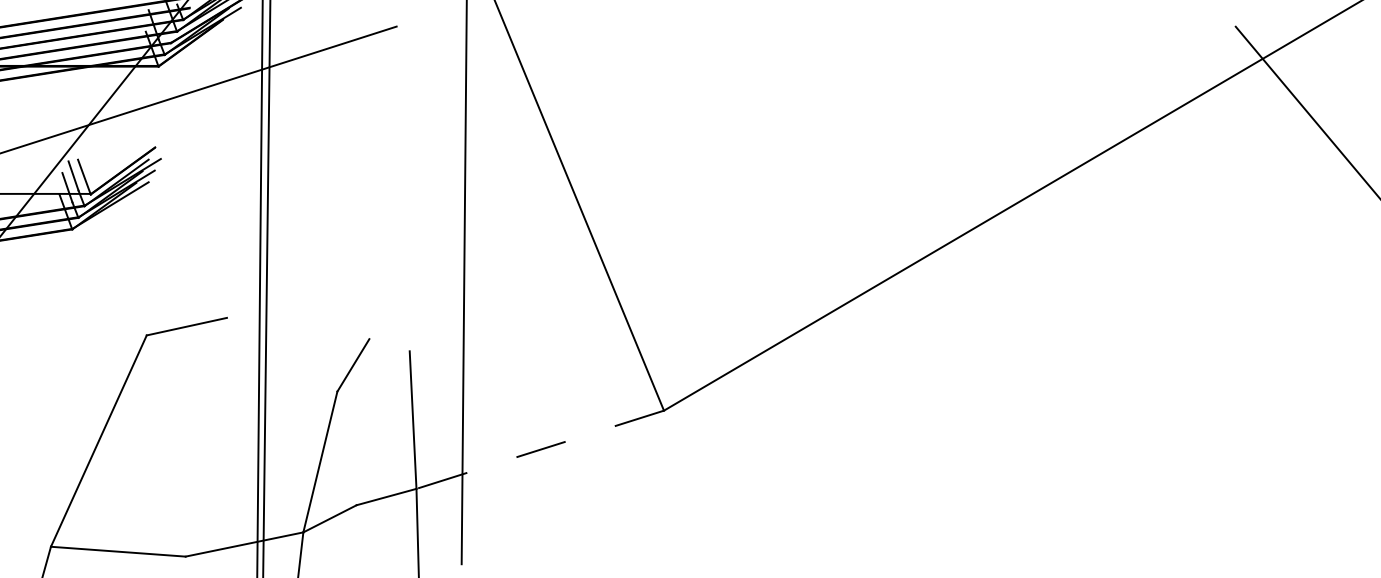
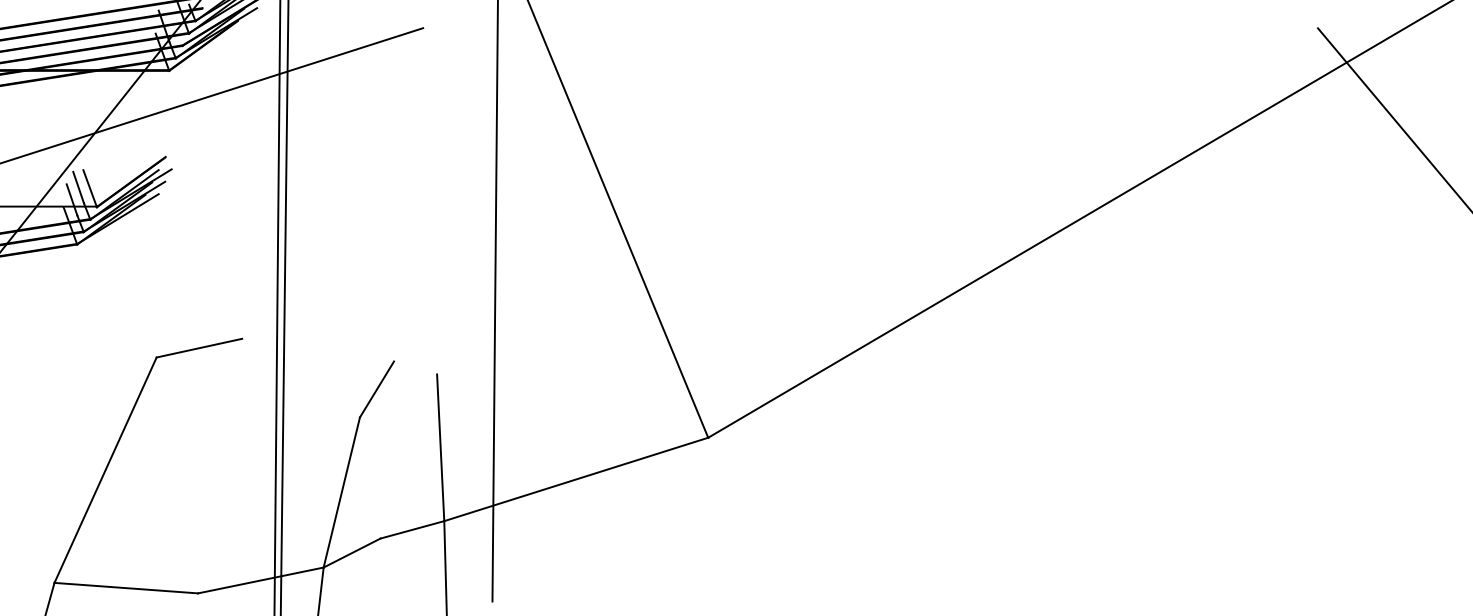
line: (540, 449) -> (576, 479), dashed -> solid

